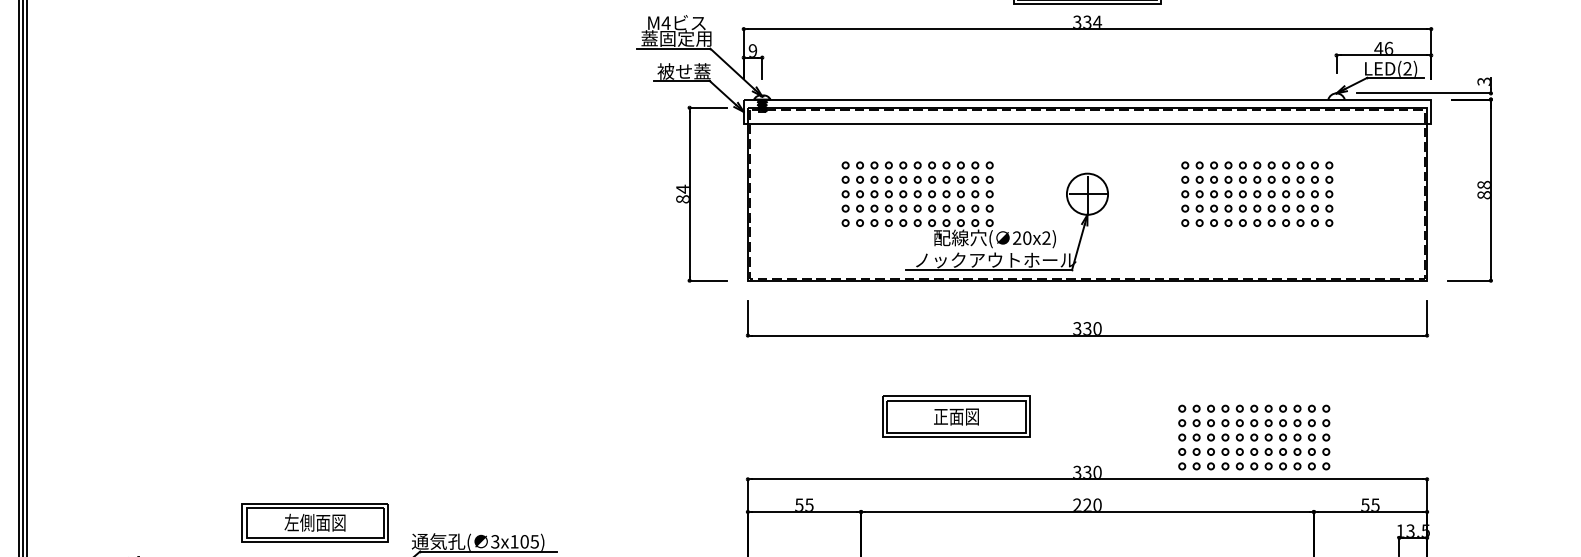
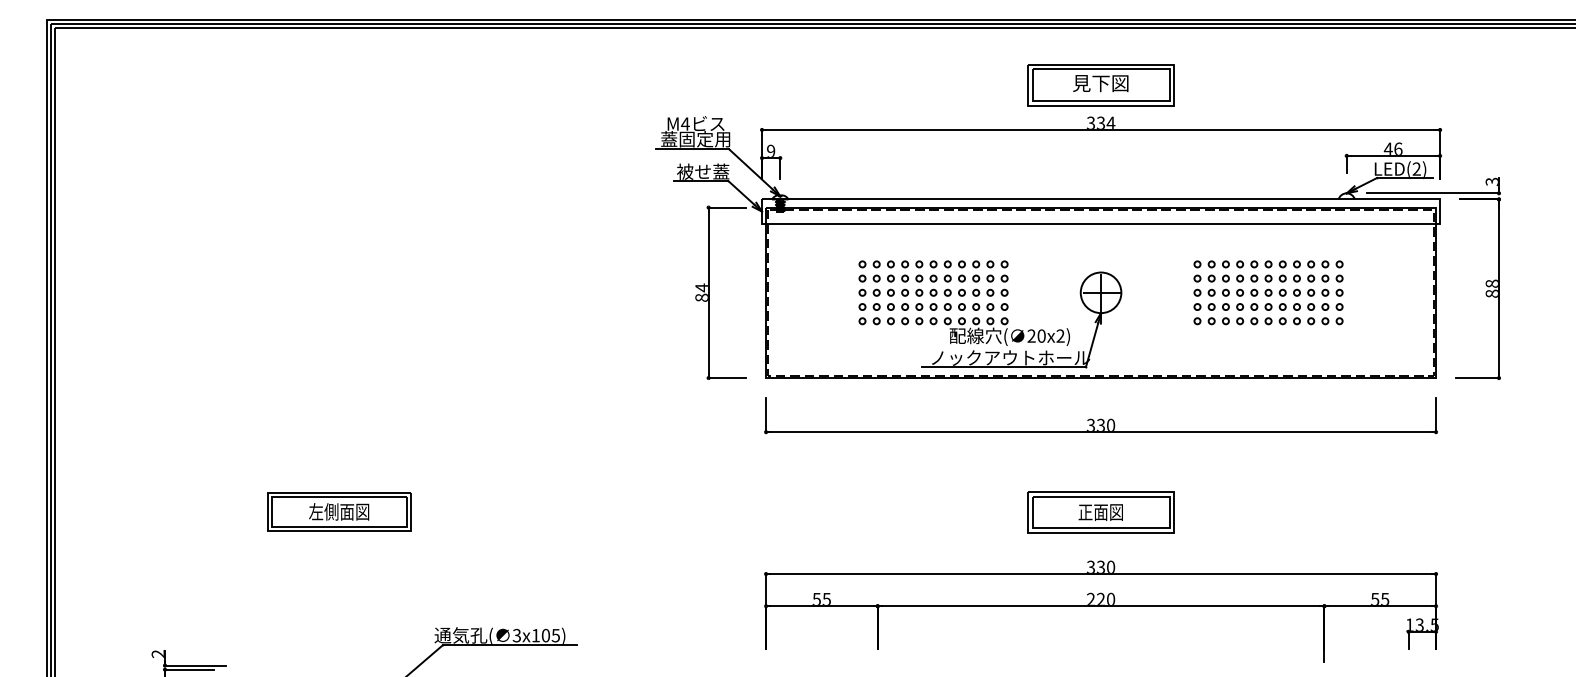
part: (956, 416) -> (1100, 512), moved
part: (1254, 437) -> (1265, 532), removed
part: (315, 522) -> (339, 511), moved

